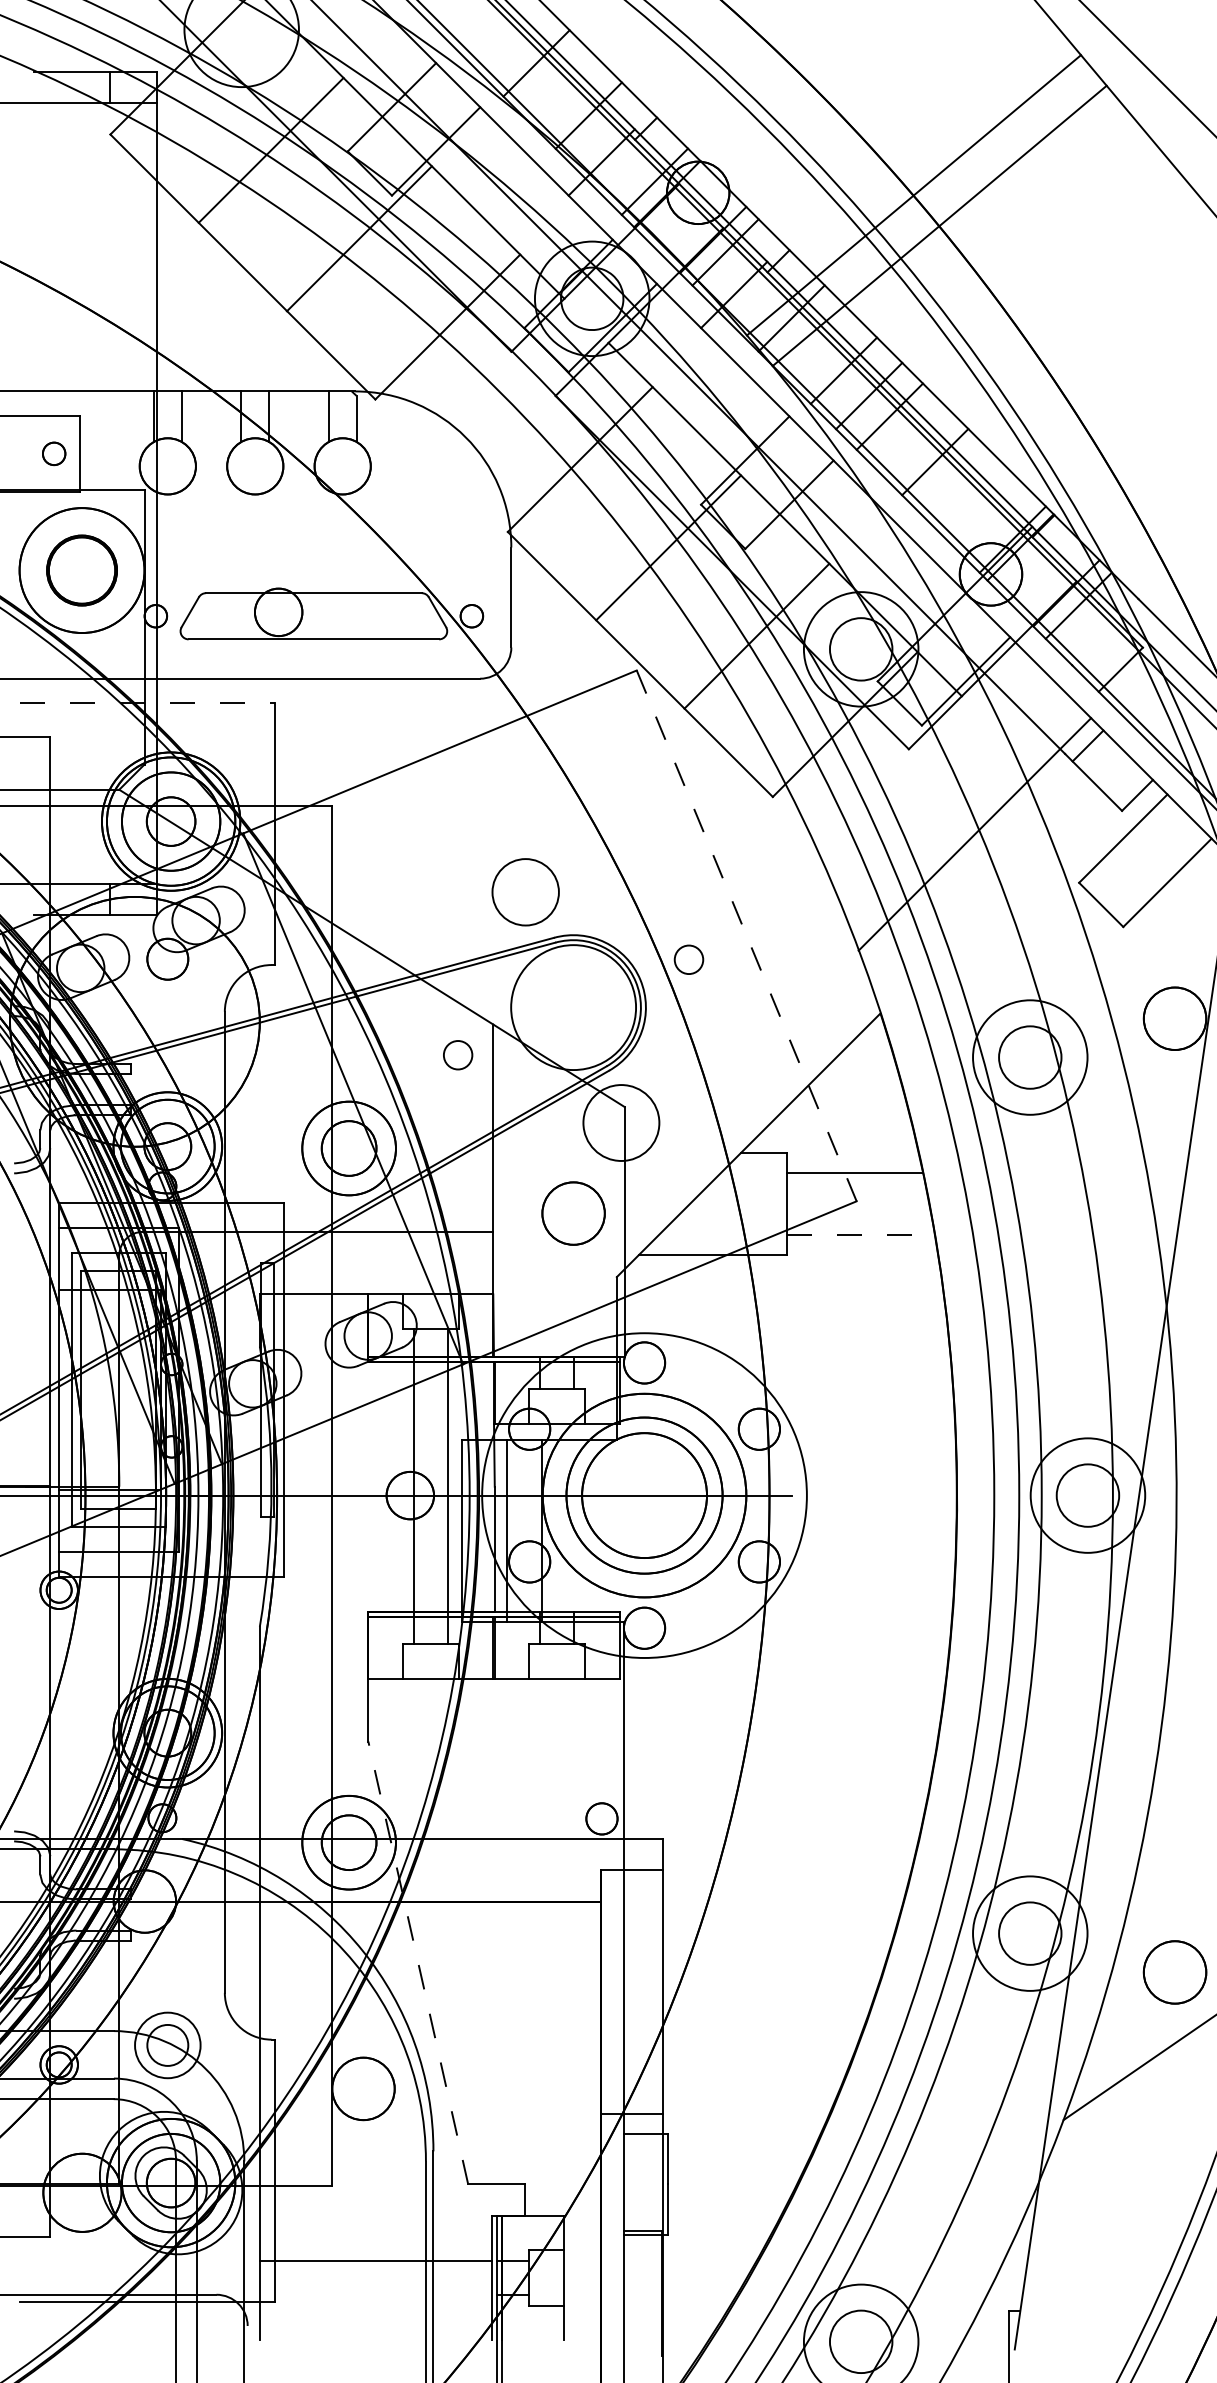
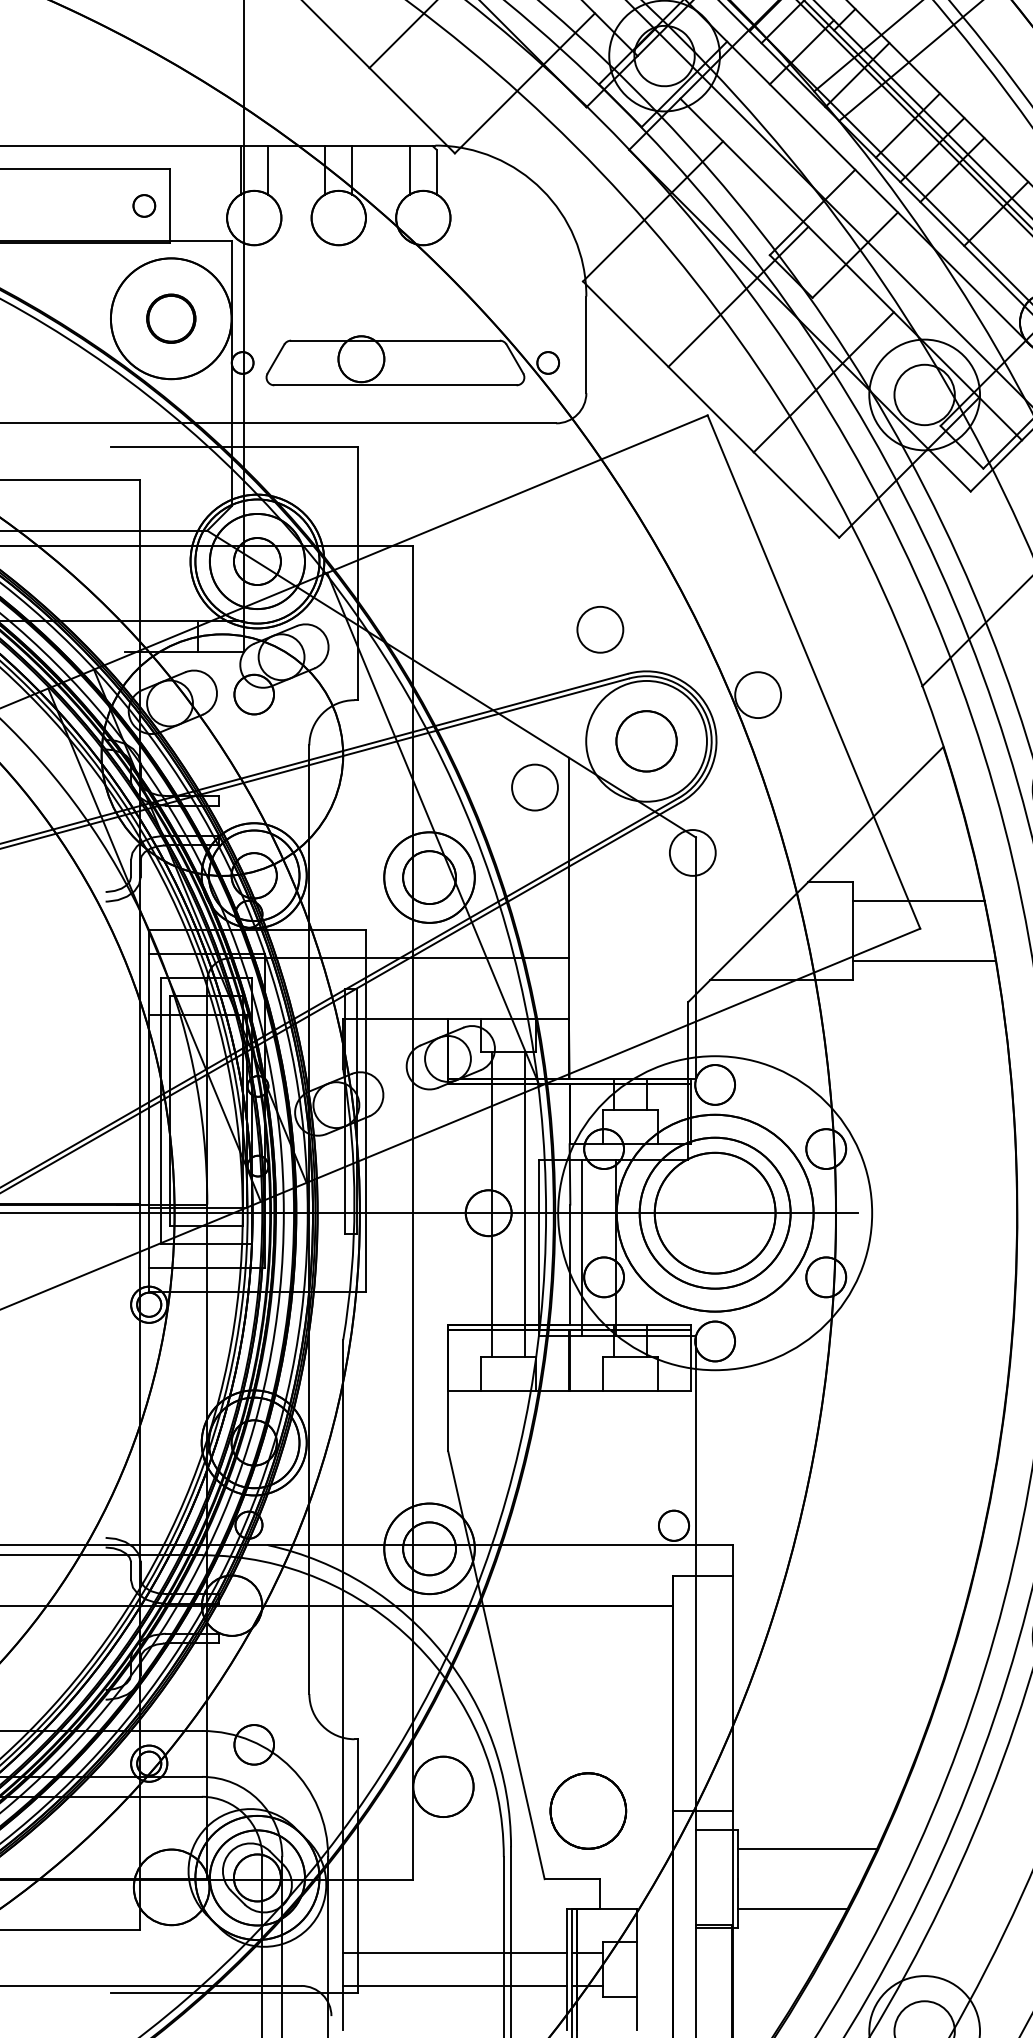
part: (81, 570) -> (170, 318), size x0.71
line: (147, 702) -> (234, 446), dashed -> solid
circle: (525, 891) -> (600, 629), size x0.71
line: (746, 936) -> (813, 672), dashed -> solid
circle: (688, 959) -> (757, 694), size x1.67
circle: (457, 1054) -> (534, 786), size x1.67
circle: (621, 1122) -> (692, 852), size x0.62
circle: (573, 1213) -> (646, 741), moved
line: (861, 1235) -> (924, 961), dashed -> solid
line: (418, 1962) -> (496, 1664), dashed -> solid
circle: (167, 2044) -> (253, 1743), size x0.62
circle: (513, 2113) -> (588, 1810), added
line: (740, 2153) -> (807, 1849), added
line: (725, 2215) -> (793, 1909), added
line: (375, 2295) -> (455, 1986), added

